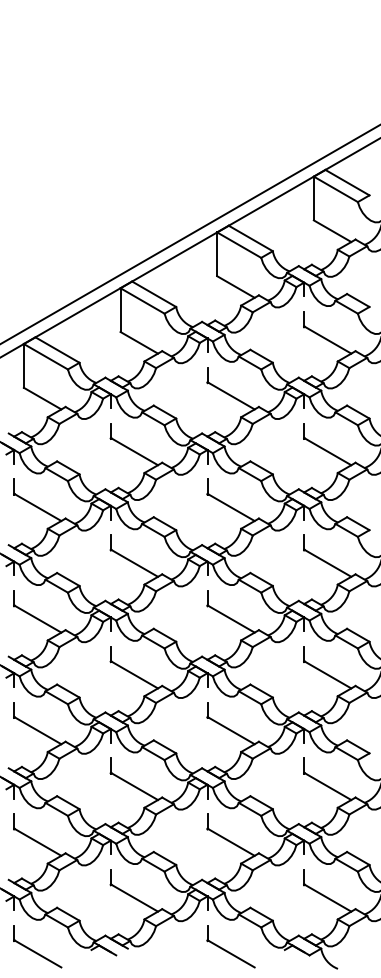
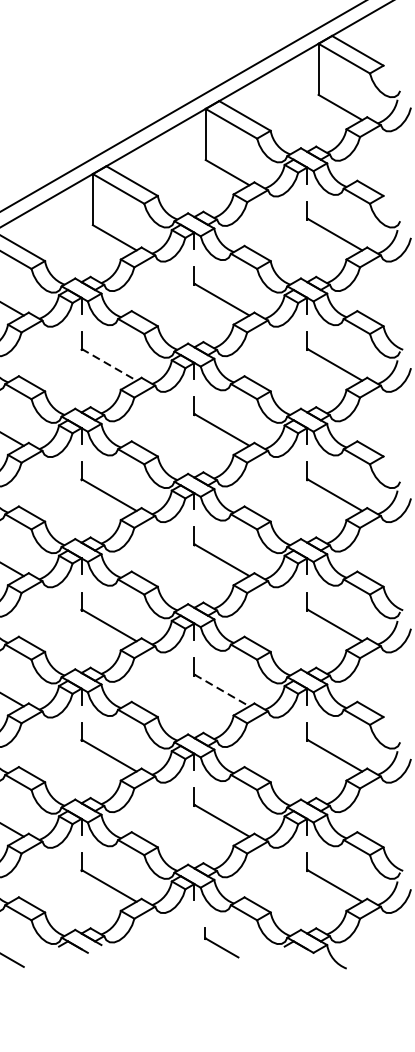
line: (134, 451) -> (109, 364), solid -> dashed
line: (231, 730) -> (222, 690), solid -> dashed
part: (230, 946) -> (221, 942), size x0.6

